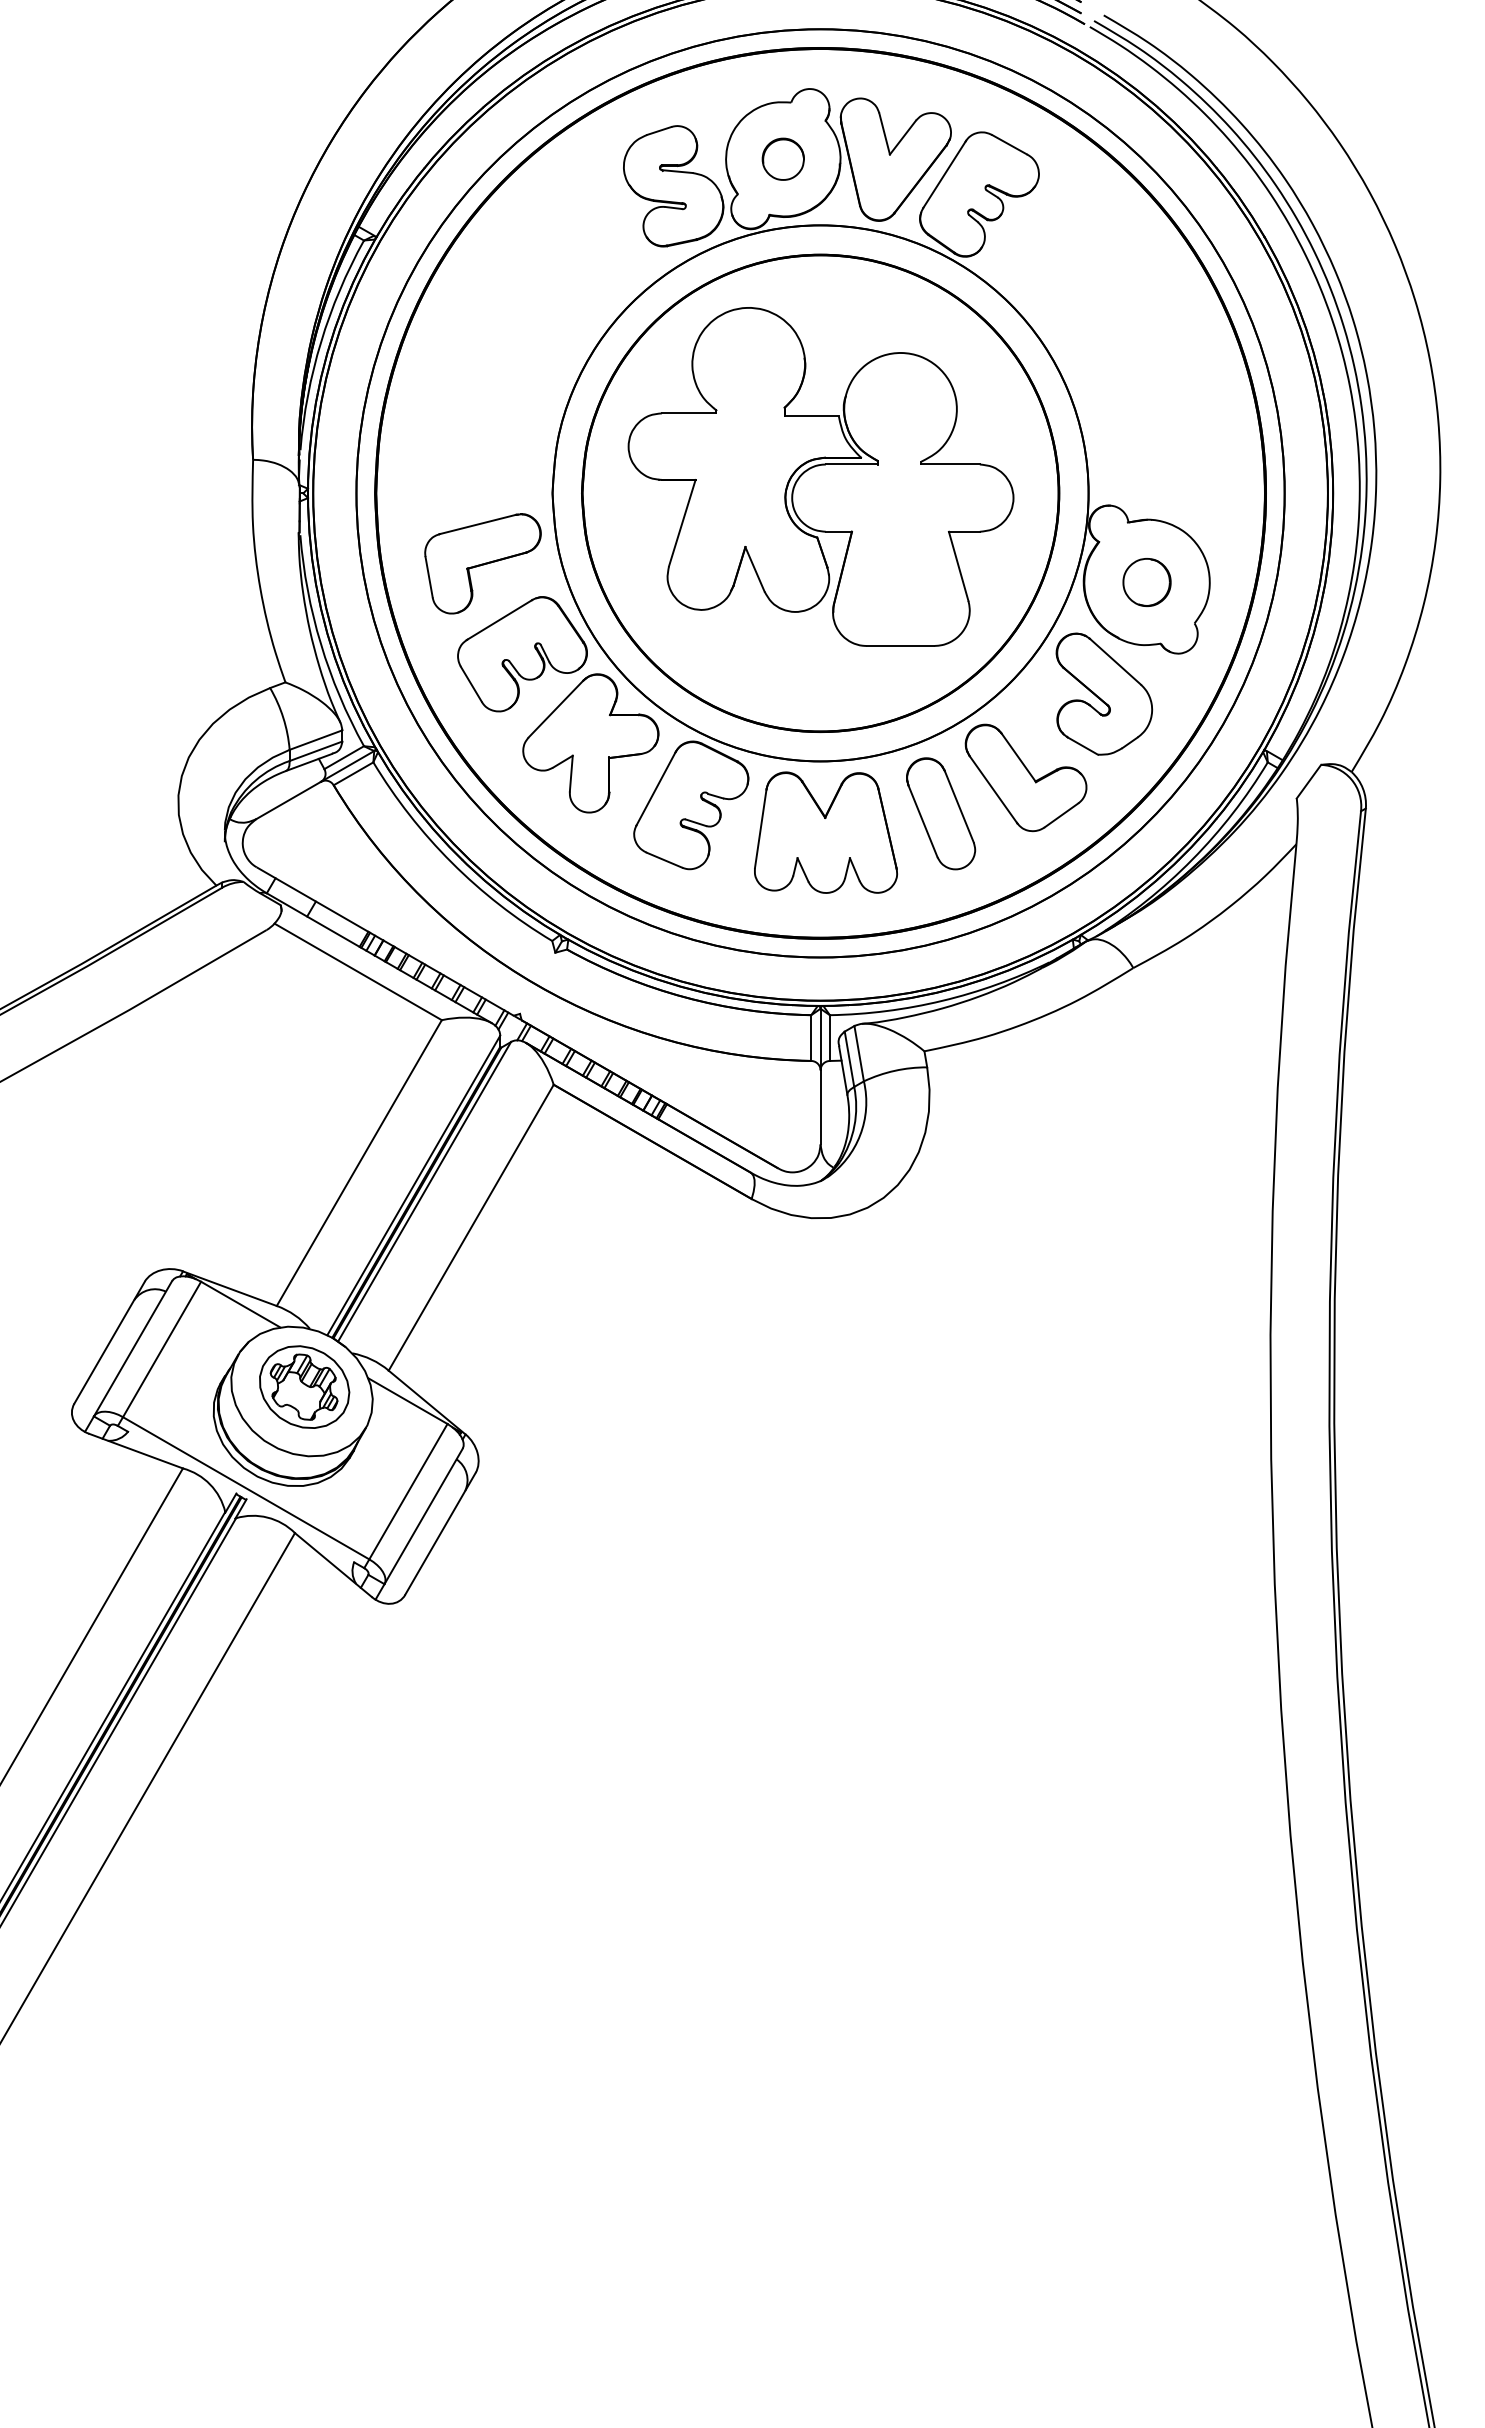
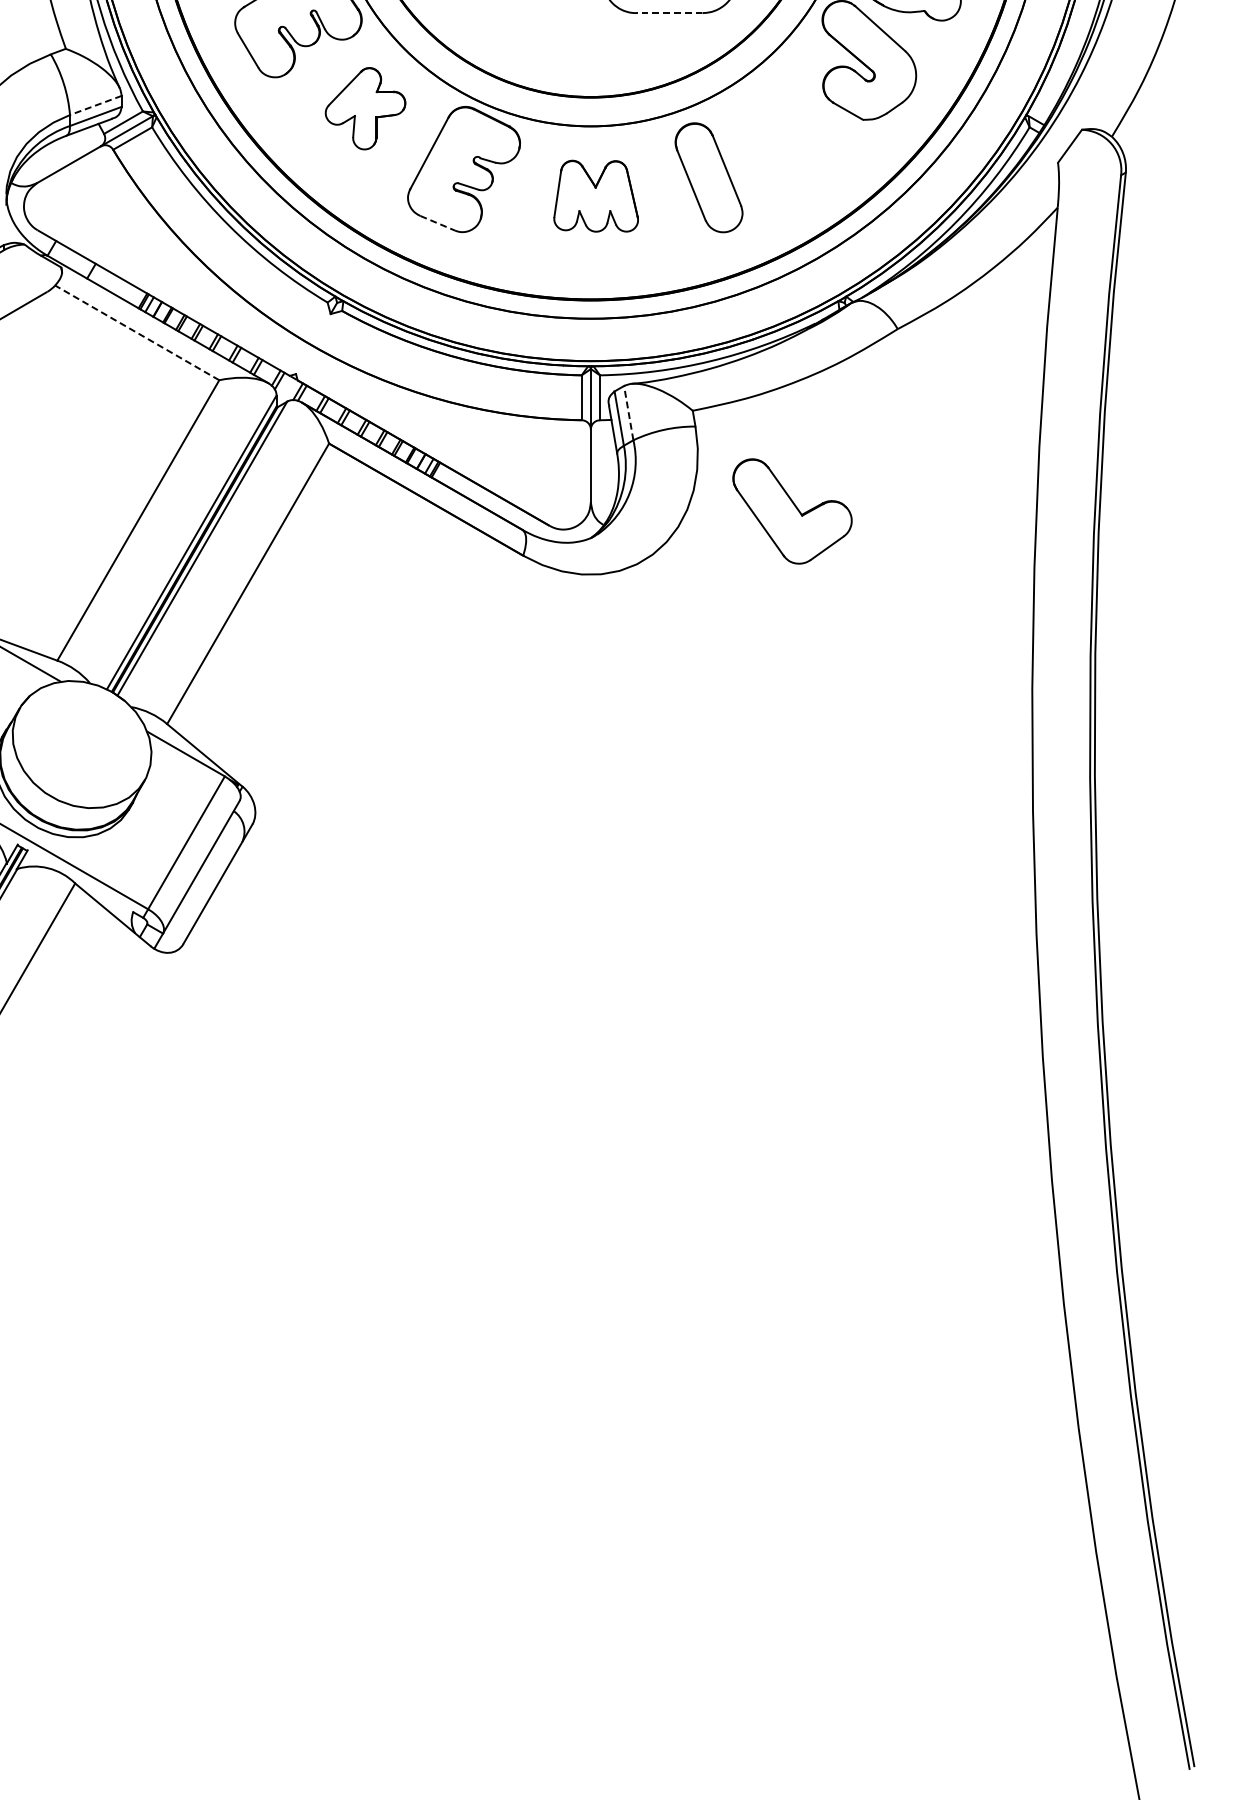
line: (900, 645) -> (669, 12), solid -> dashed
line: (315, 740) -> (95, 105), solid -> dashed
part: (590, 743) -> (365, 108), size x0.6
part: (1025, 777) -> (791, 511), moved
part: (825, 832) -> (595, 196), size x0.6
line: (664, 860) -> (437, 223), solid -> dashed
line: (358, 971) -> (137, 332), solid -> dashed
line: (859, 1053) -> (629, 412), solid -> dashed
part: (304, 1386) -> (84, 739), removed

